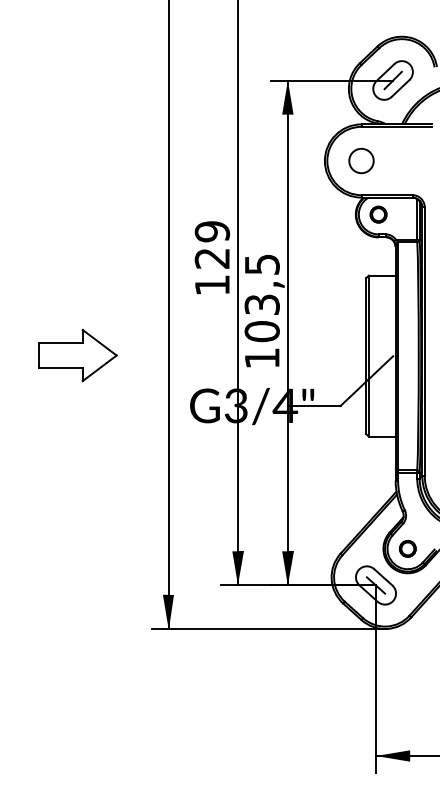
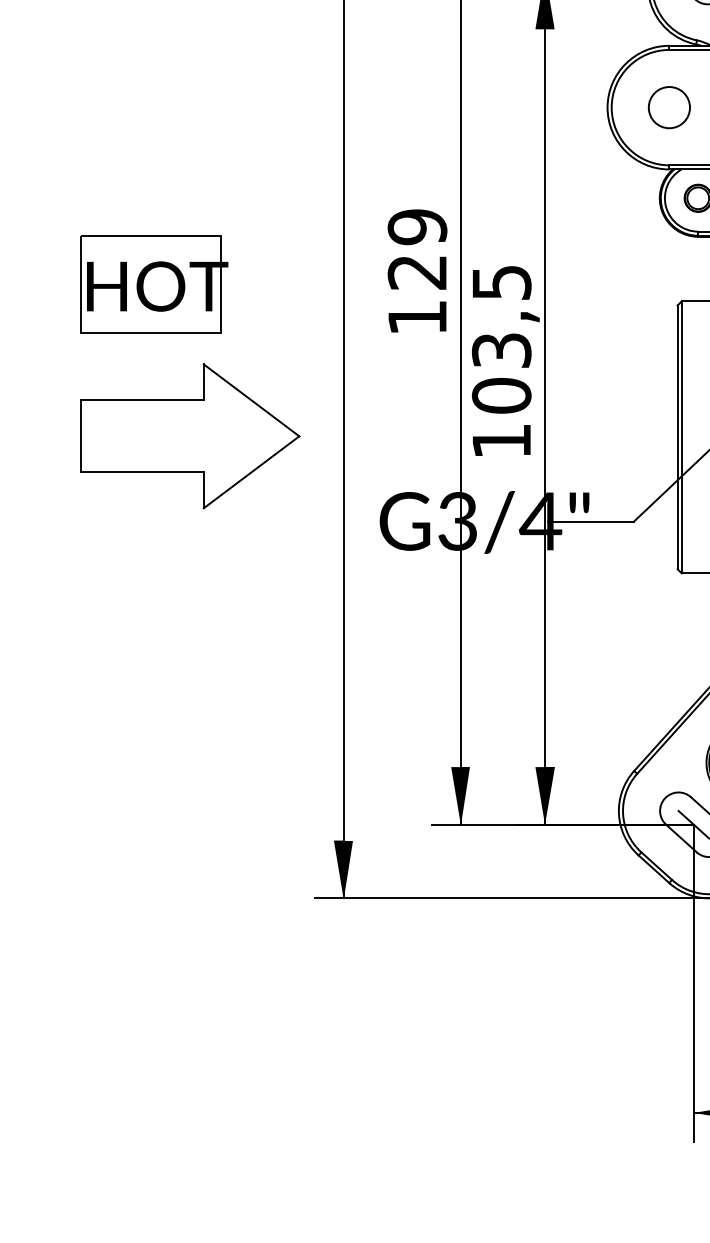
part: (56, 265) -> (154, 284), added
part: (77, 355) -> (189, 436), size x1.67

